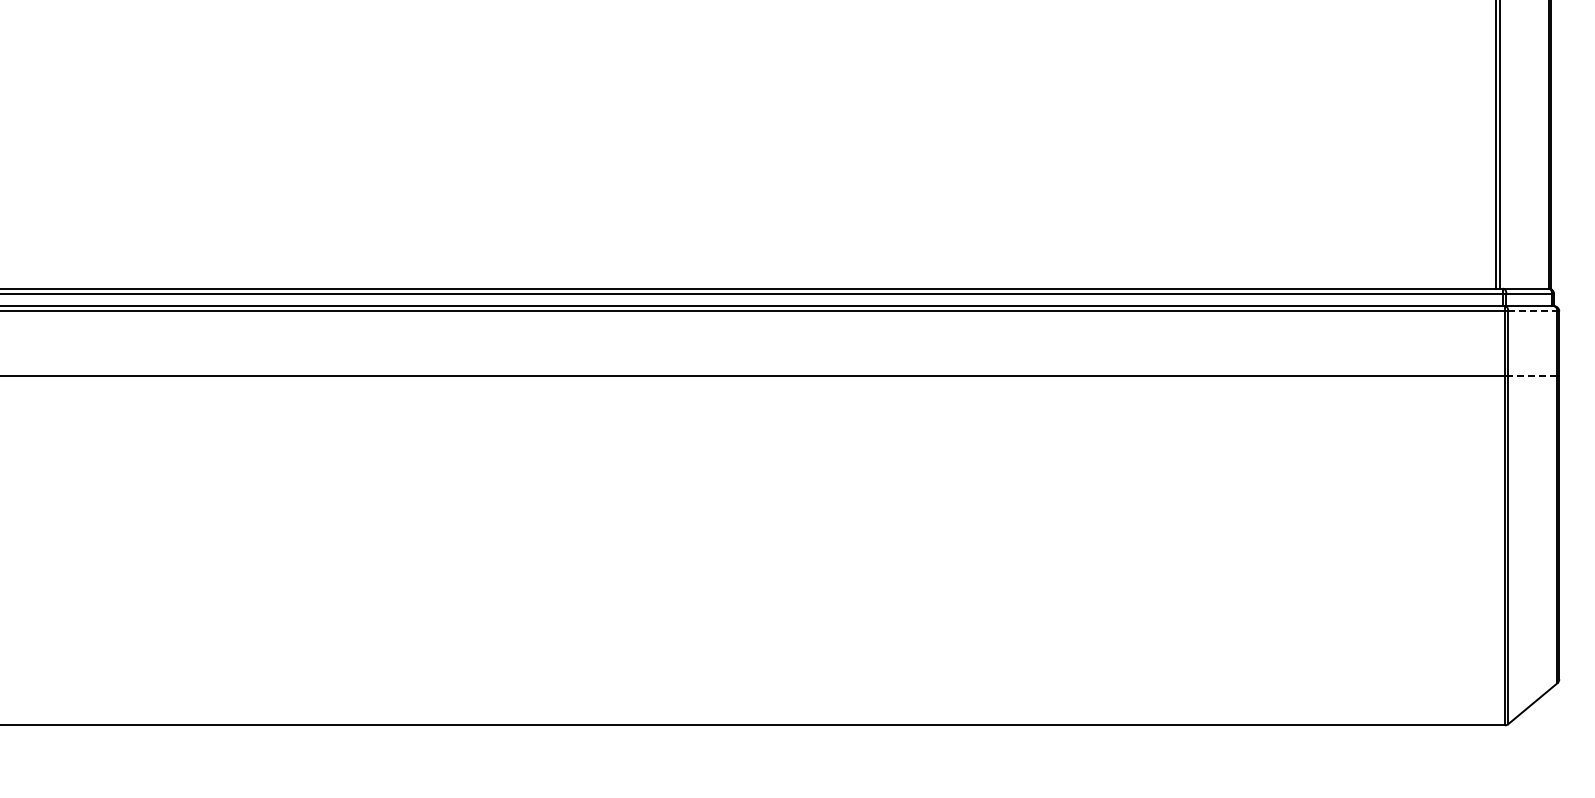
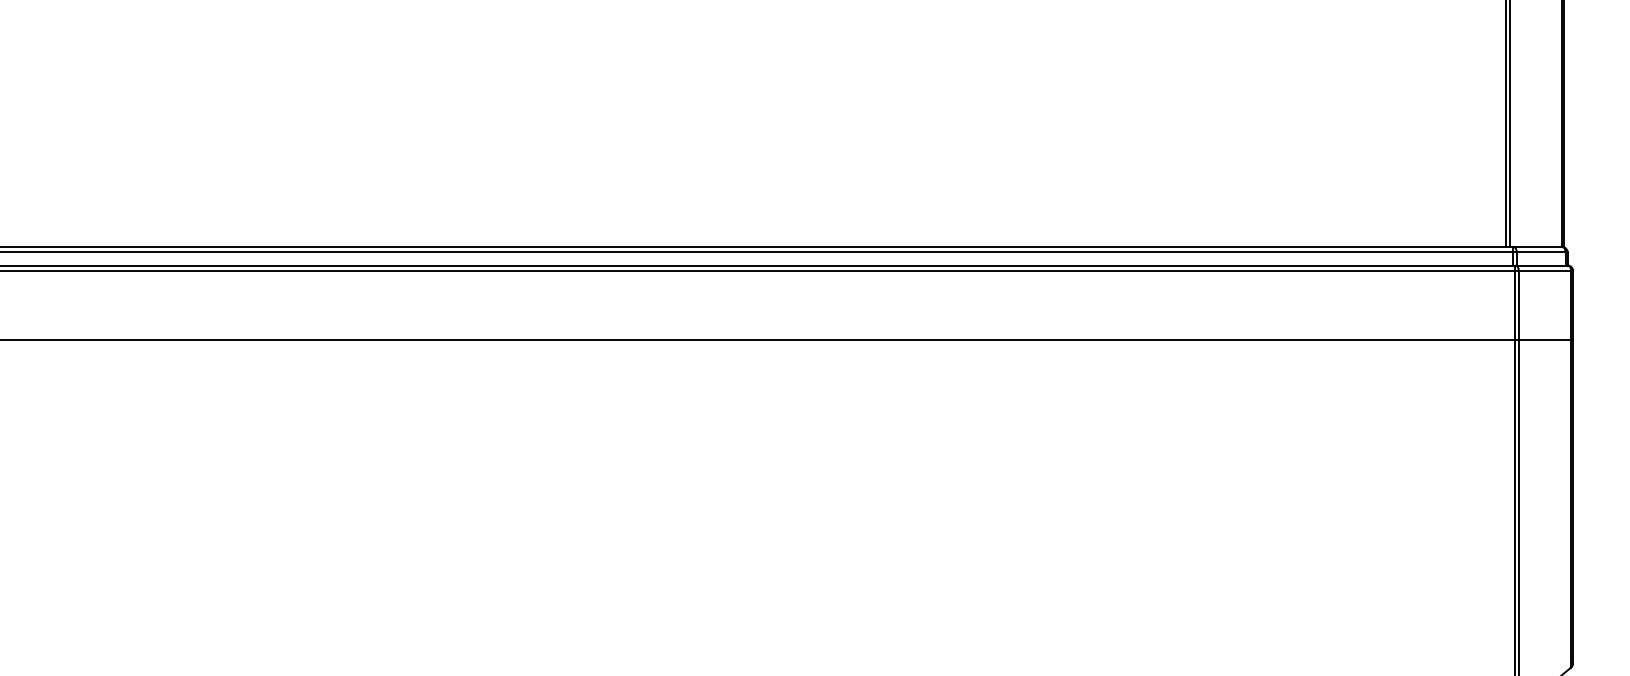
line: (1532, 311) -> (1544, 271), dashed -> solid
line: (1532, 376) -> (1544, 340), dashed -> solid

